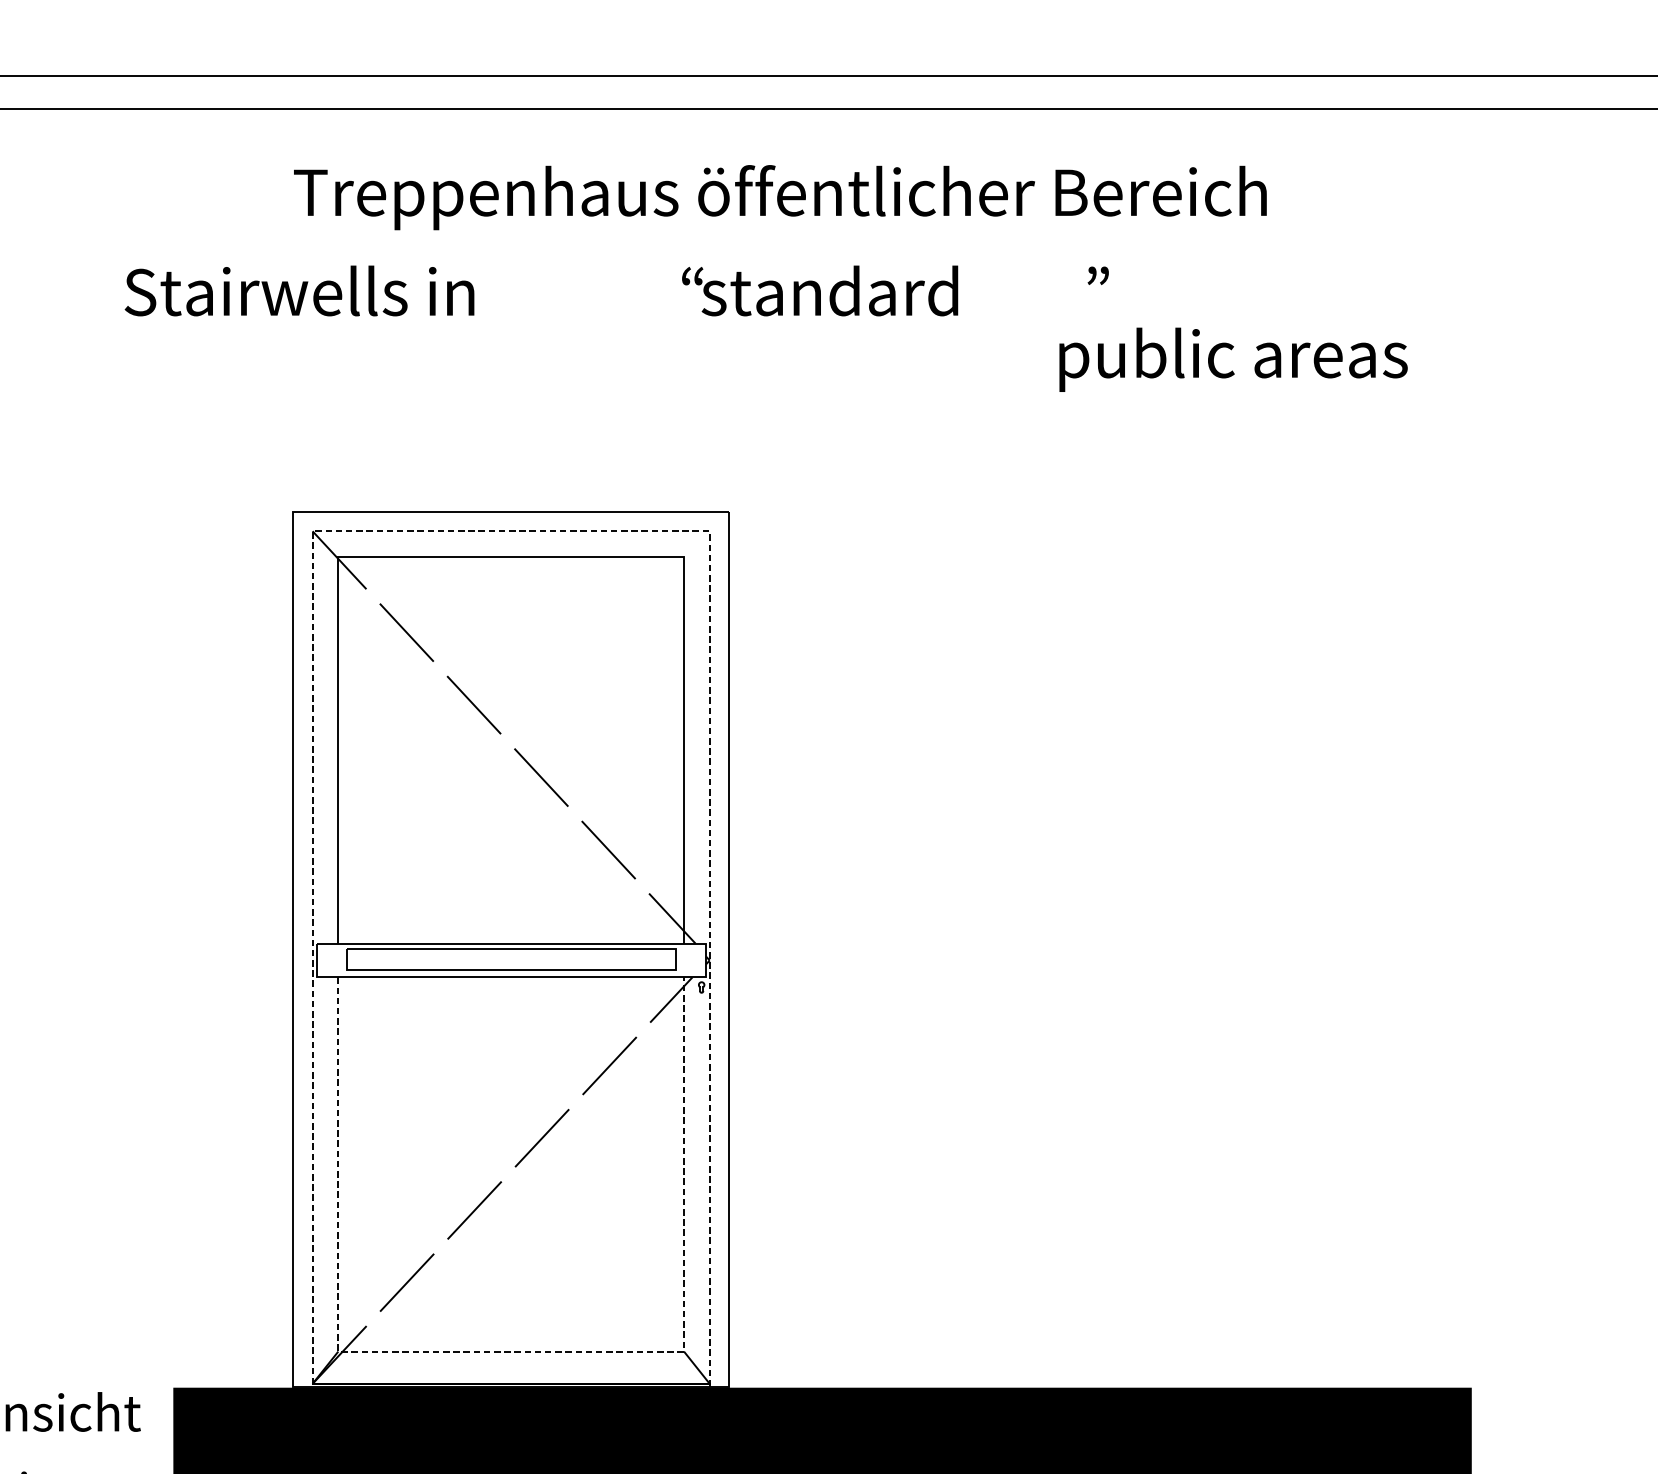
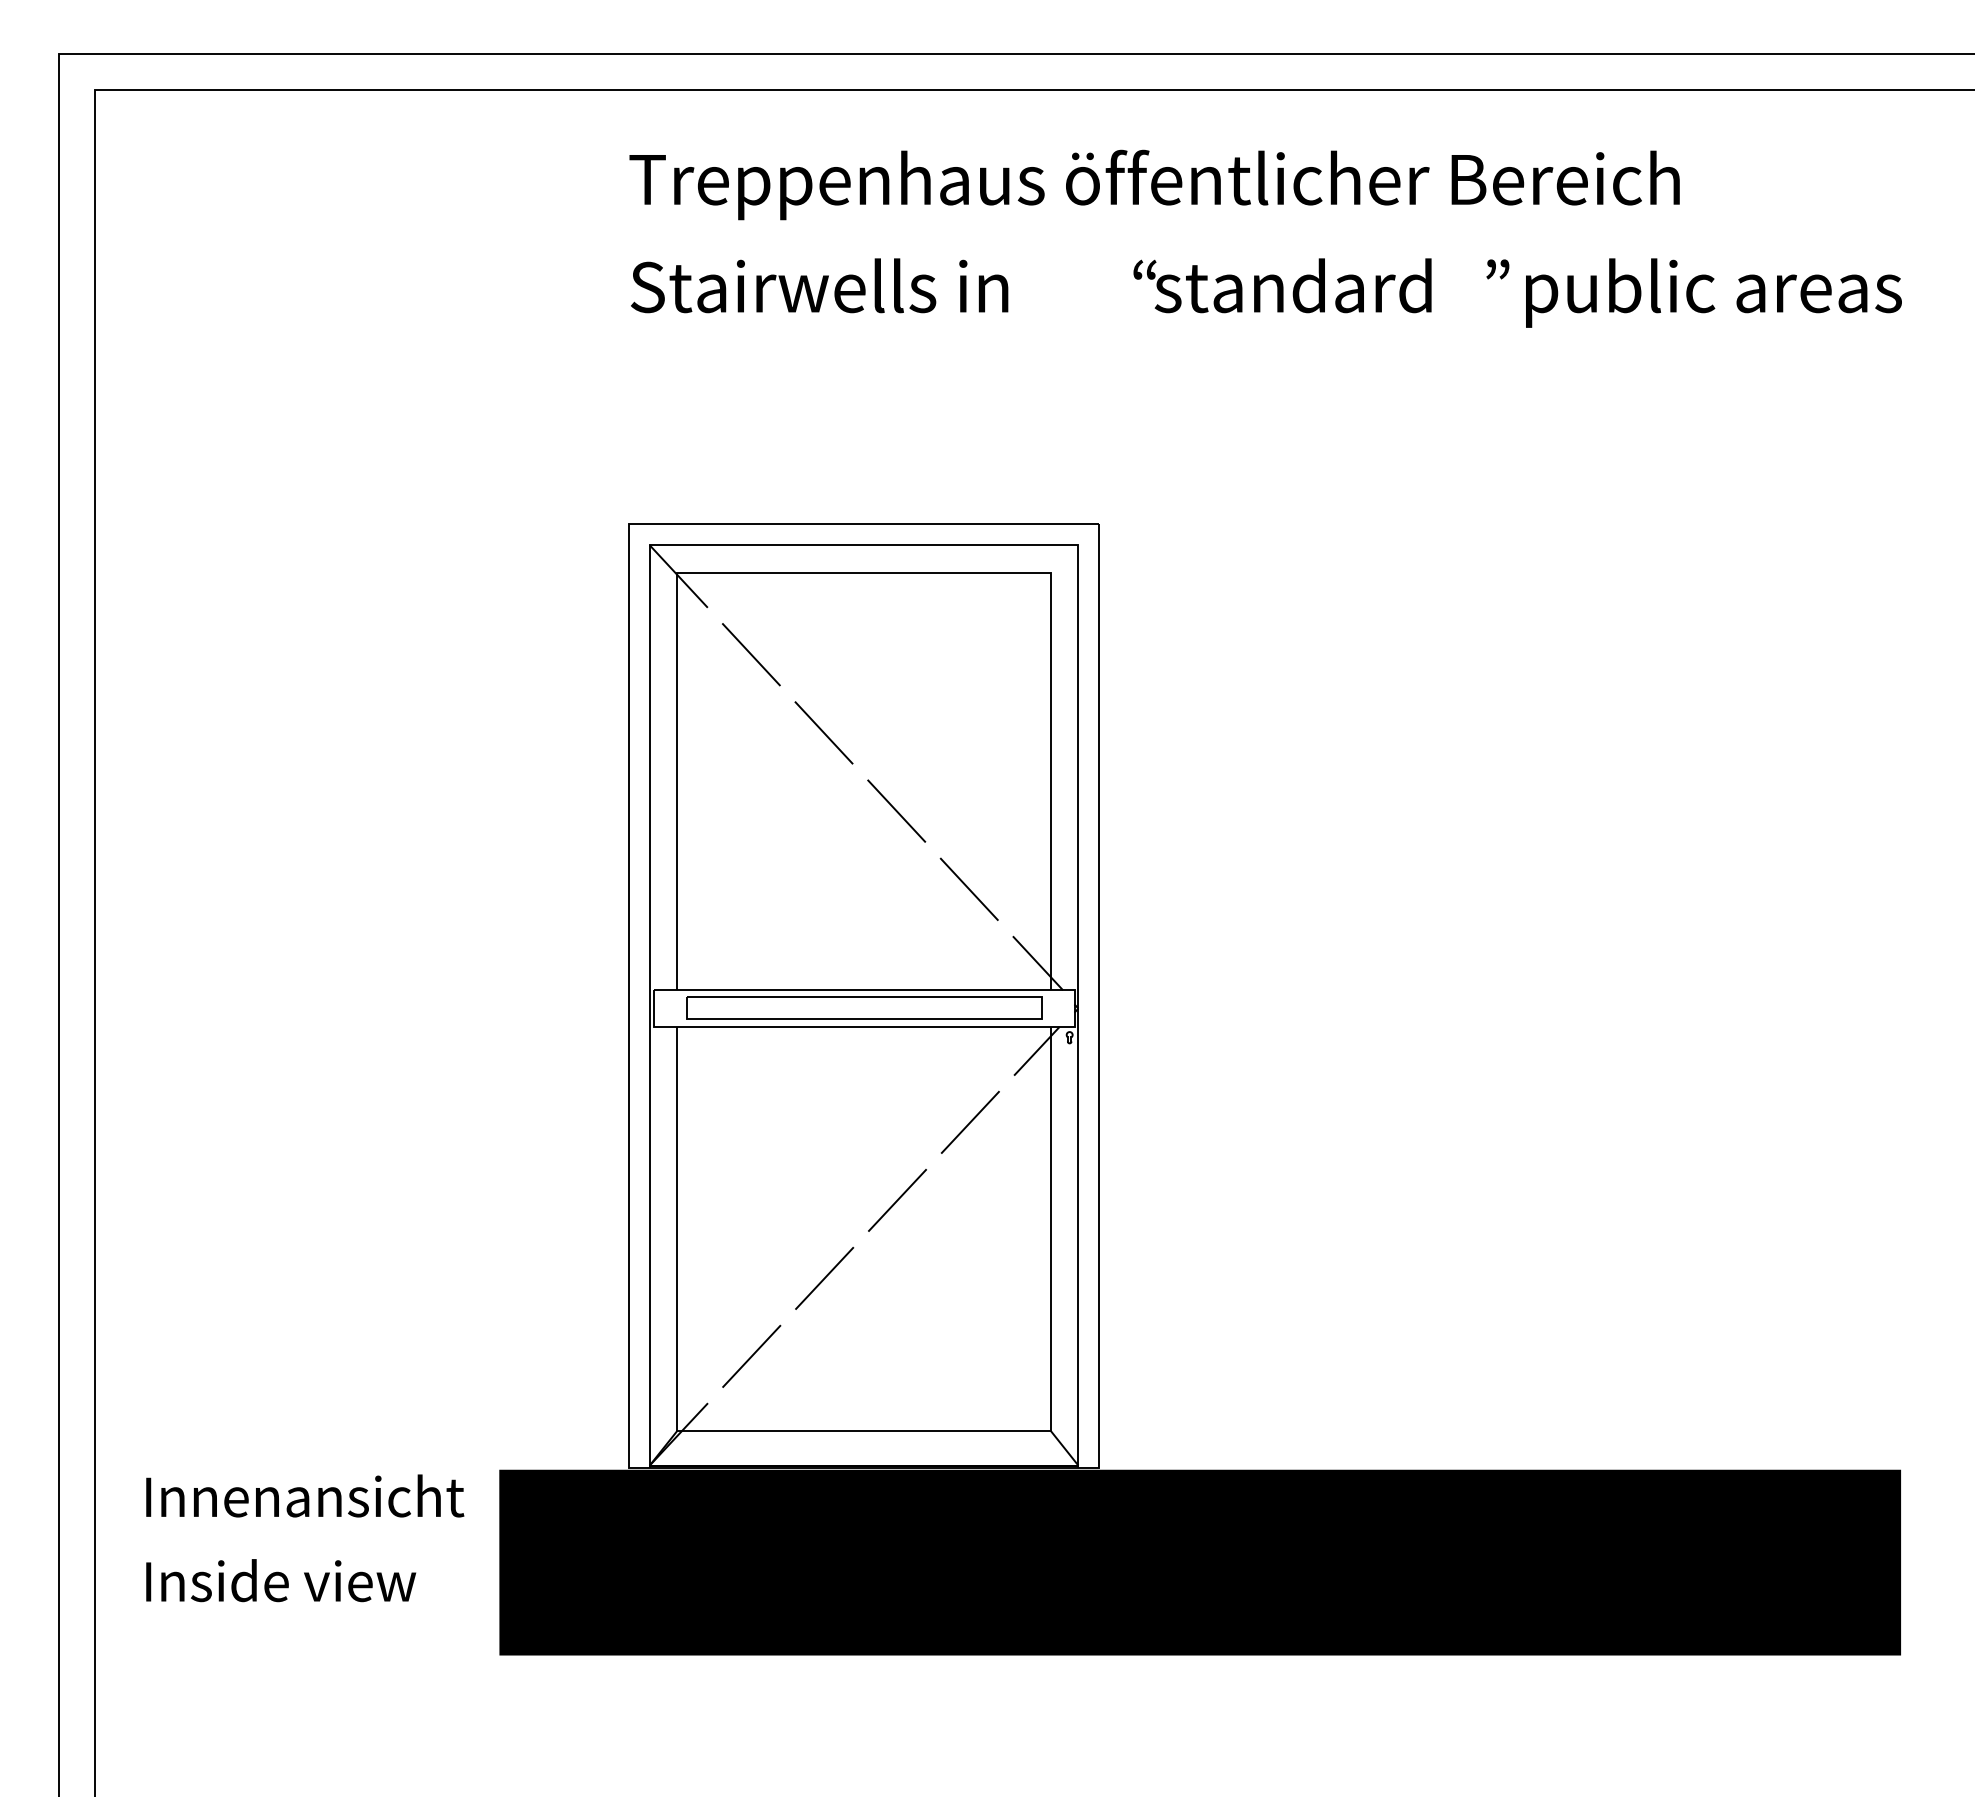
text: (299, 290) -> (819, 285), moved
text: (820, 290) -> (1282, 285), moved
text: (1233, 359) -> (1713, 292), moved
line: (510, 531) -> (863, 545), dashed -> solid
line: (511, 1351) -> (864, 1430), dashed -> solid

